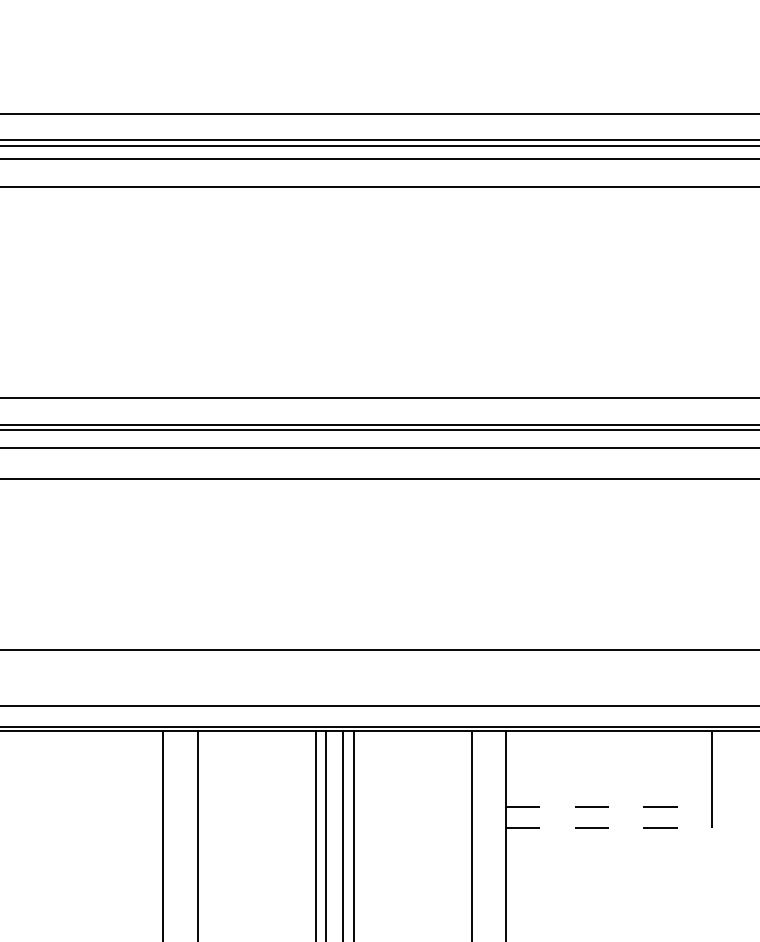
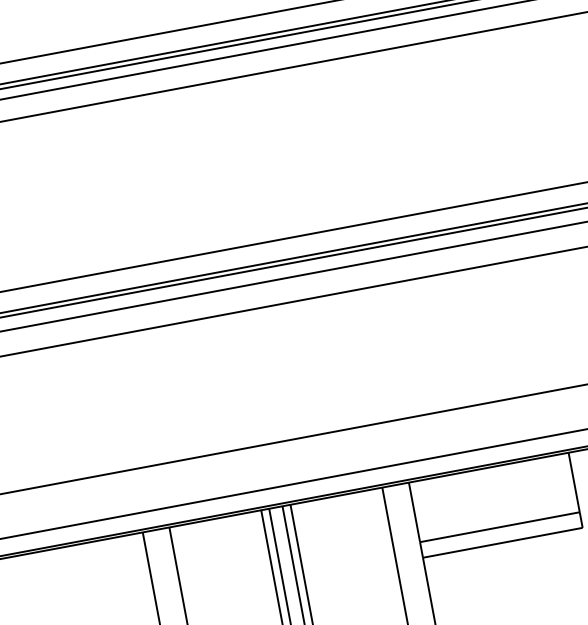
line: (608, 807) -> (499, 527), dashed -> solid
line: (608, 827) -> (502, 542), dashed -> solid

